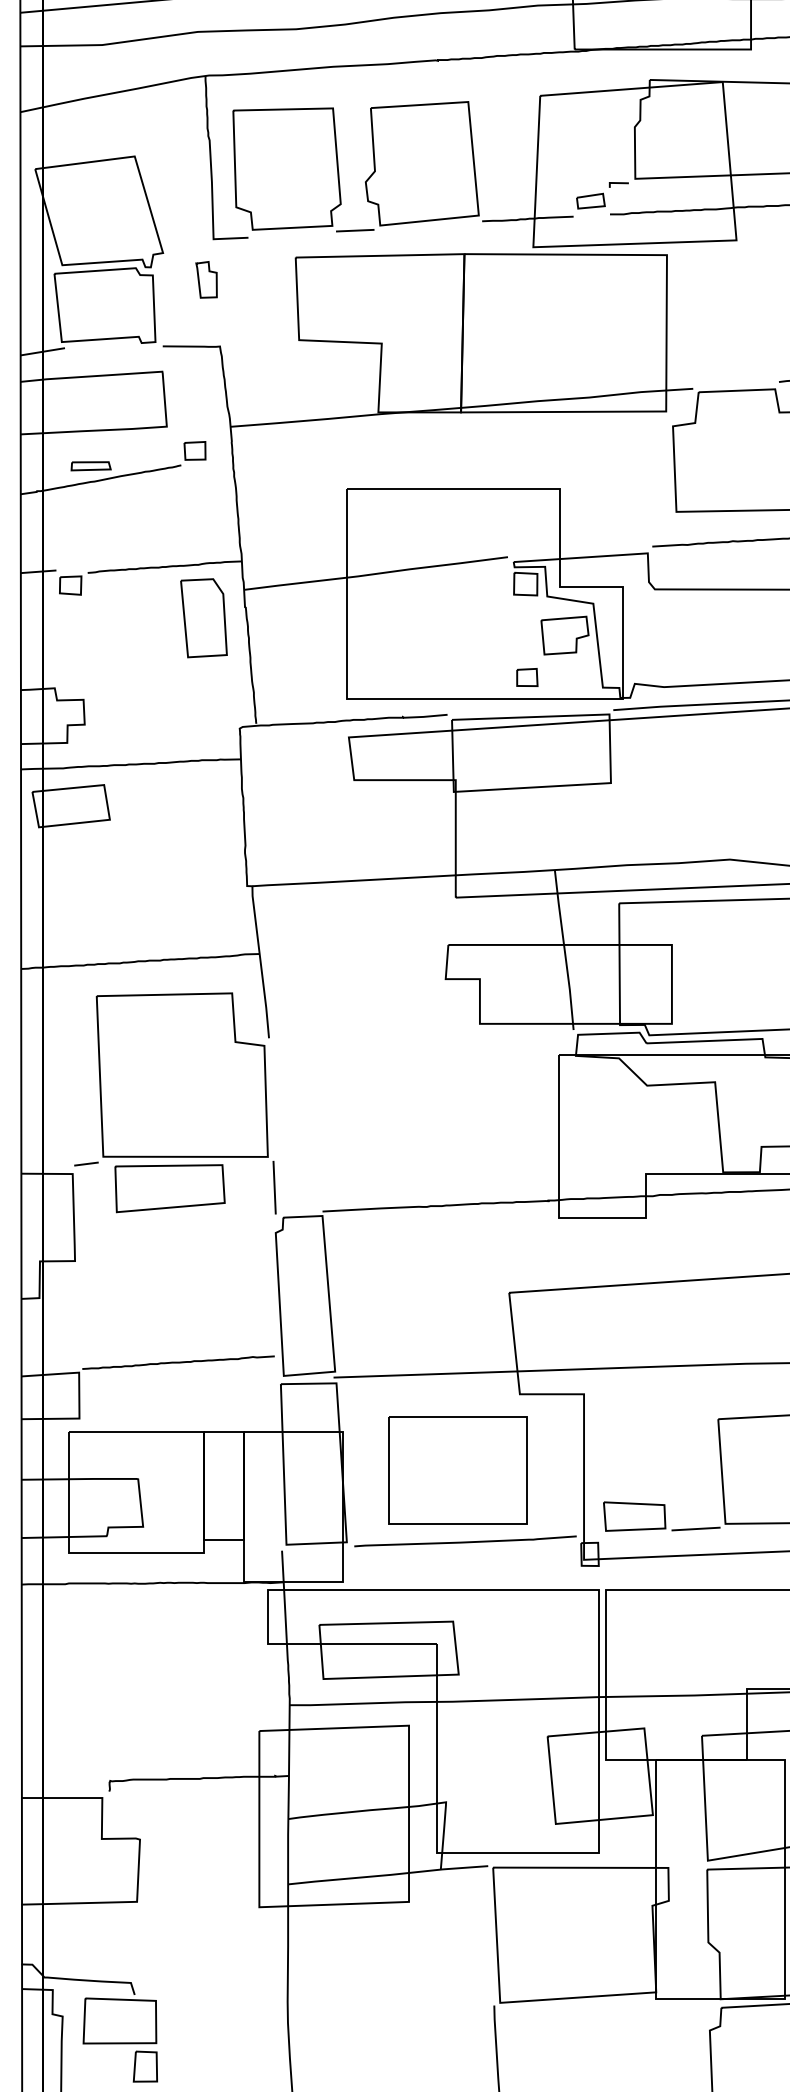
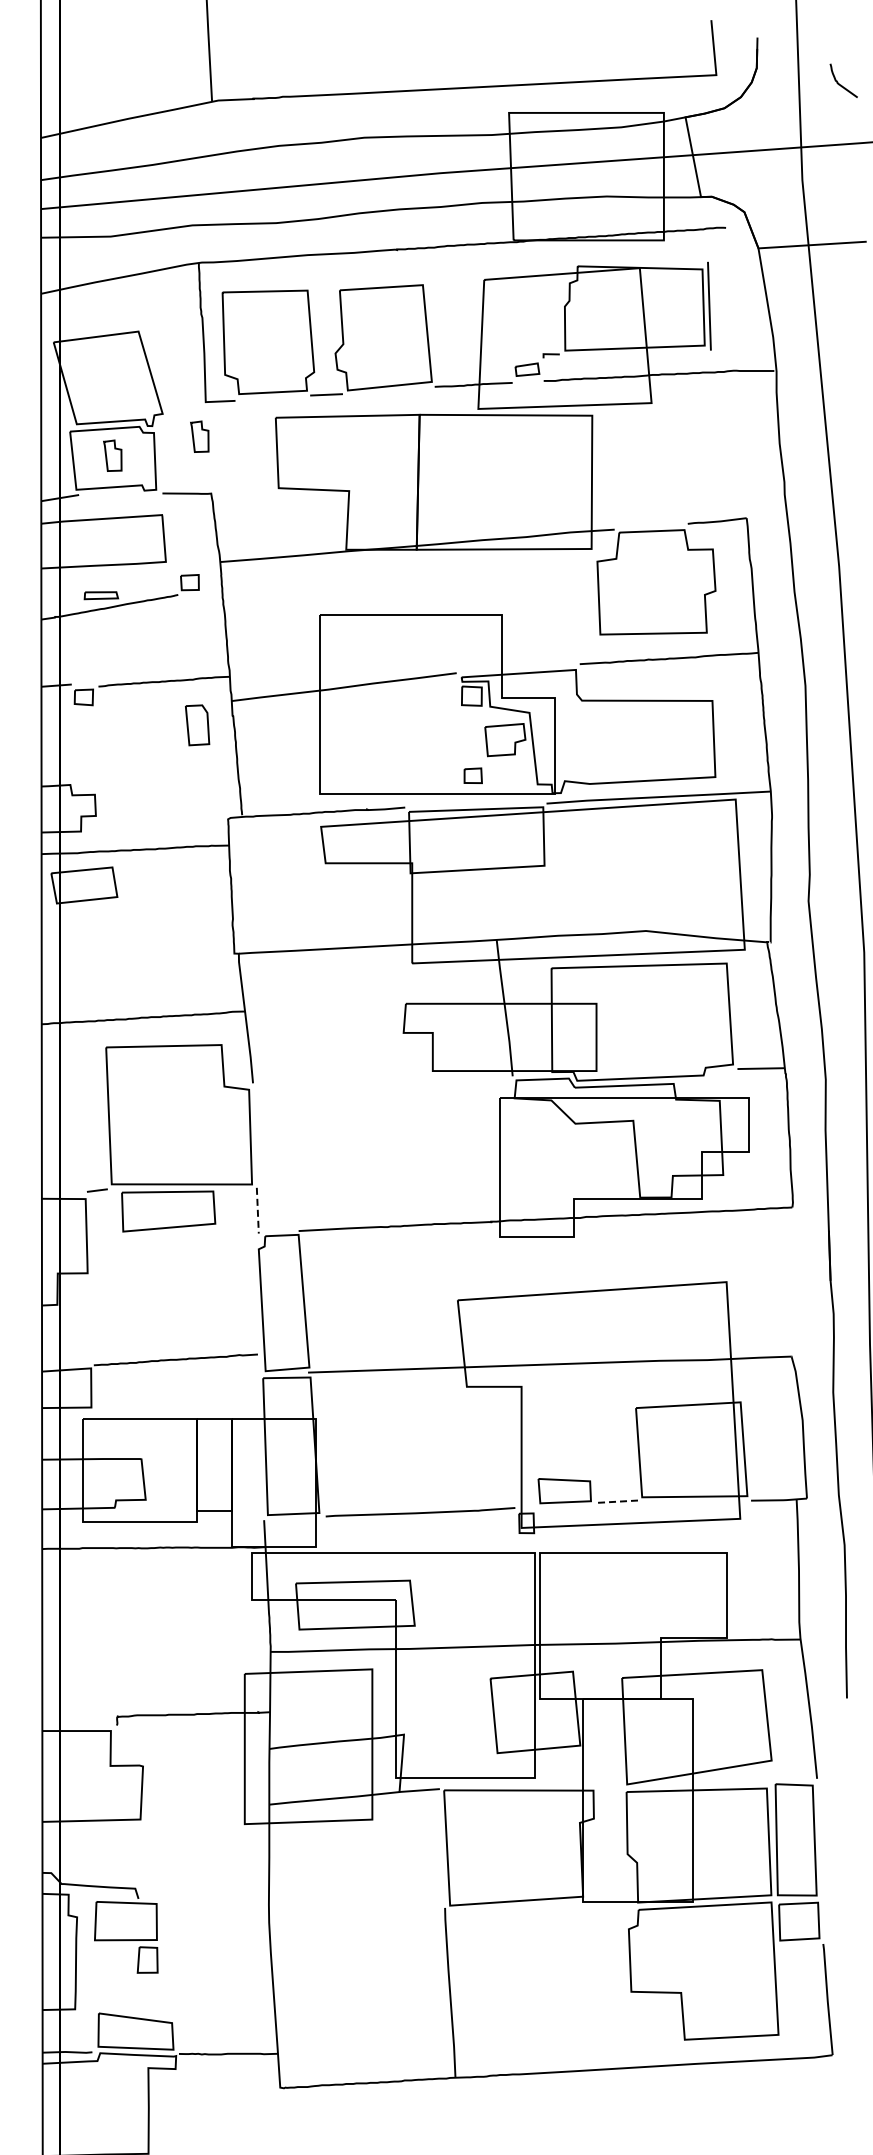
part: (104, 301) -> (112, 455), added
part: (203, 618) -> (197, 725), size x0.6
line: (274, 1187) -> (257, 1210), solid -> dashed
part: (457, 1470) -> (413, 1451), removed
line: (696, 1528) -> (617, 1501), solid -> dashed

